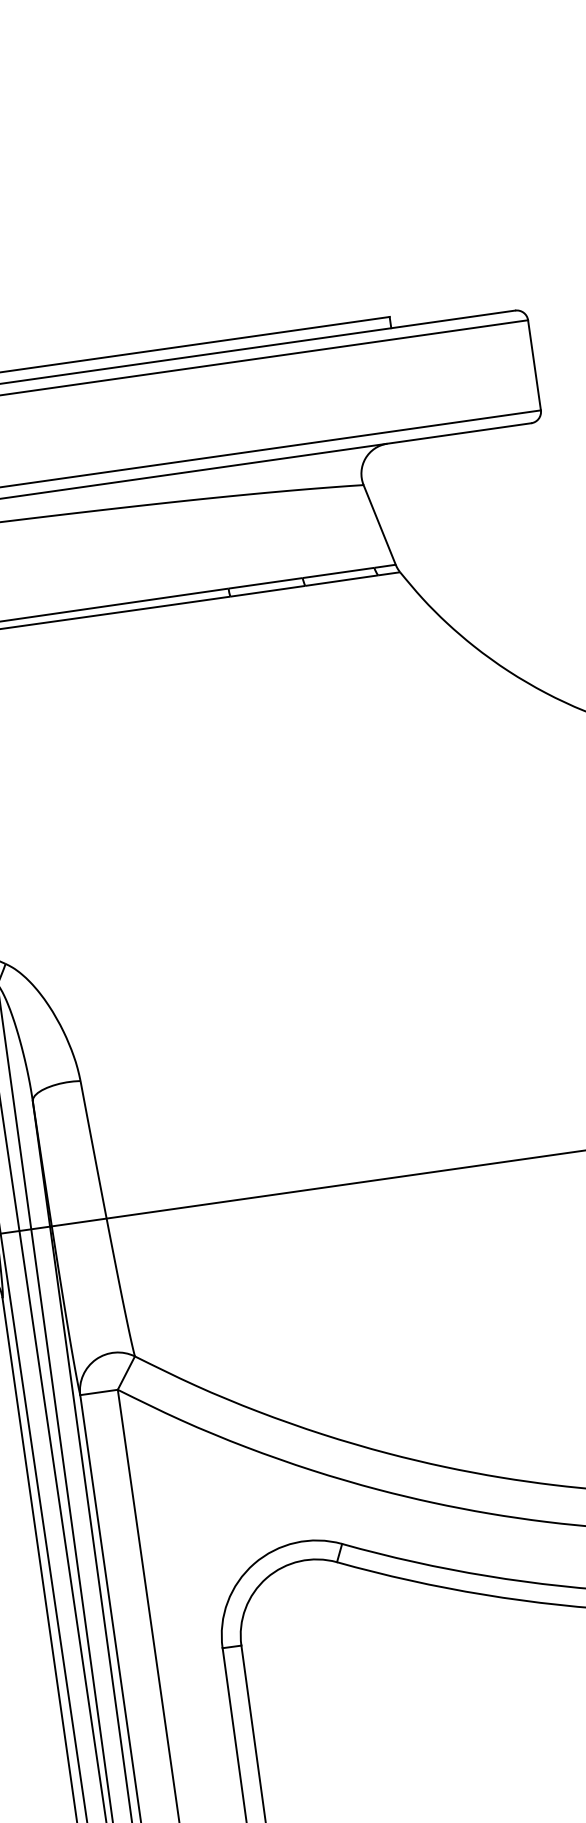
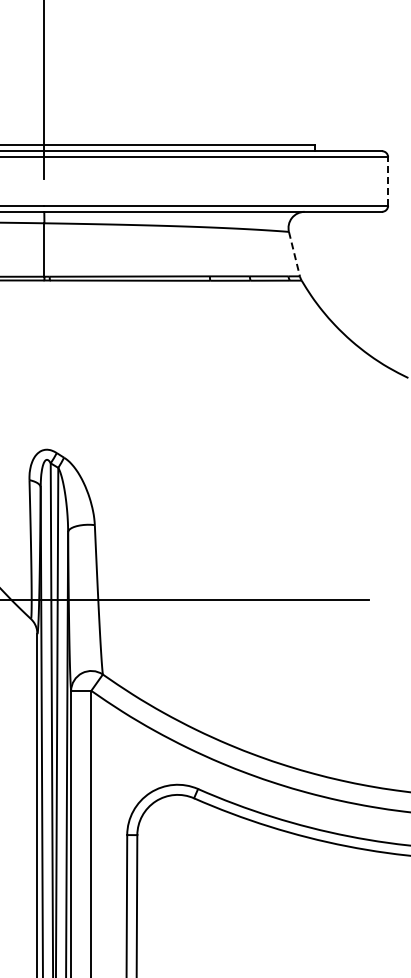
line: (535, 365) -> (388, 181), solid -> dashed
line: (379, 525) -> (294, 254), solid -> dashed

